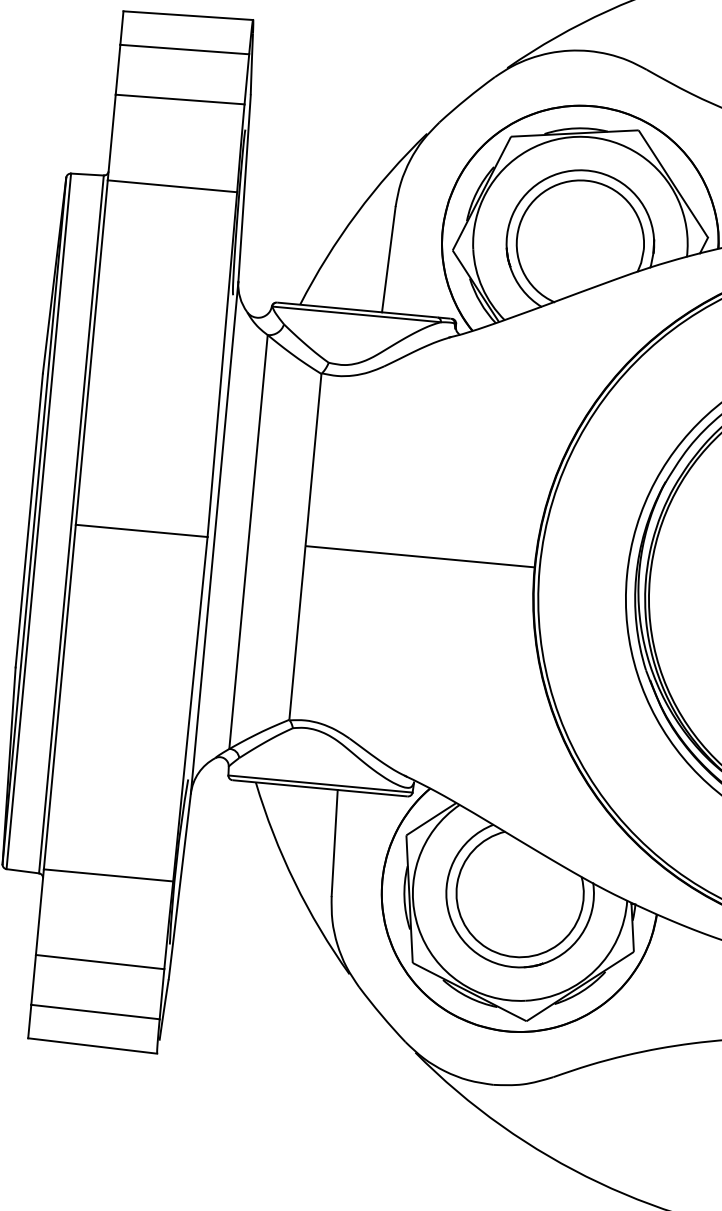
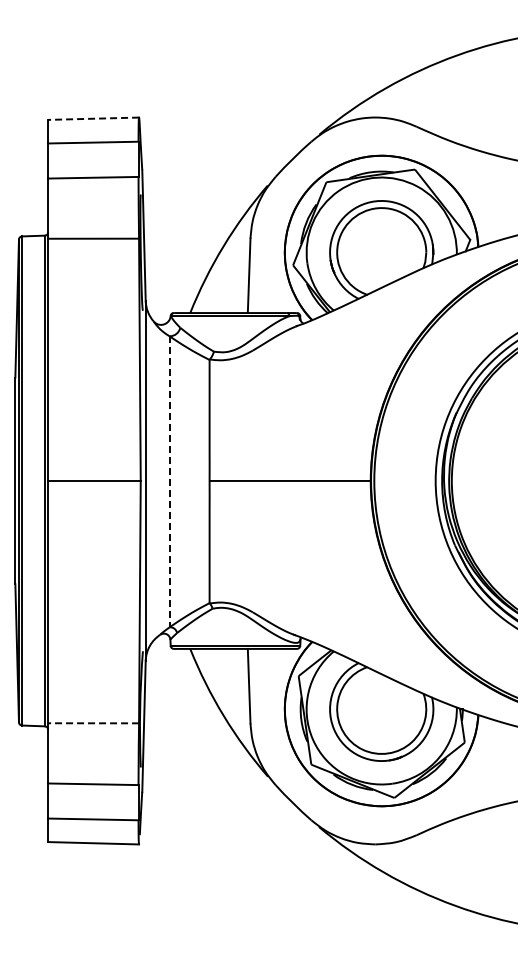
line: (188, 15) -> (93, 118), solid -> dashed
line: (248, 541) -> (169, 481), solid -> dashed
line: (108, 875) -> (93, 723), solid -> dashed

